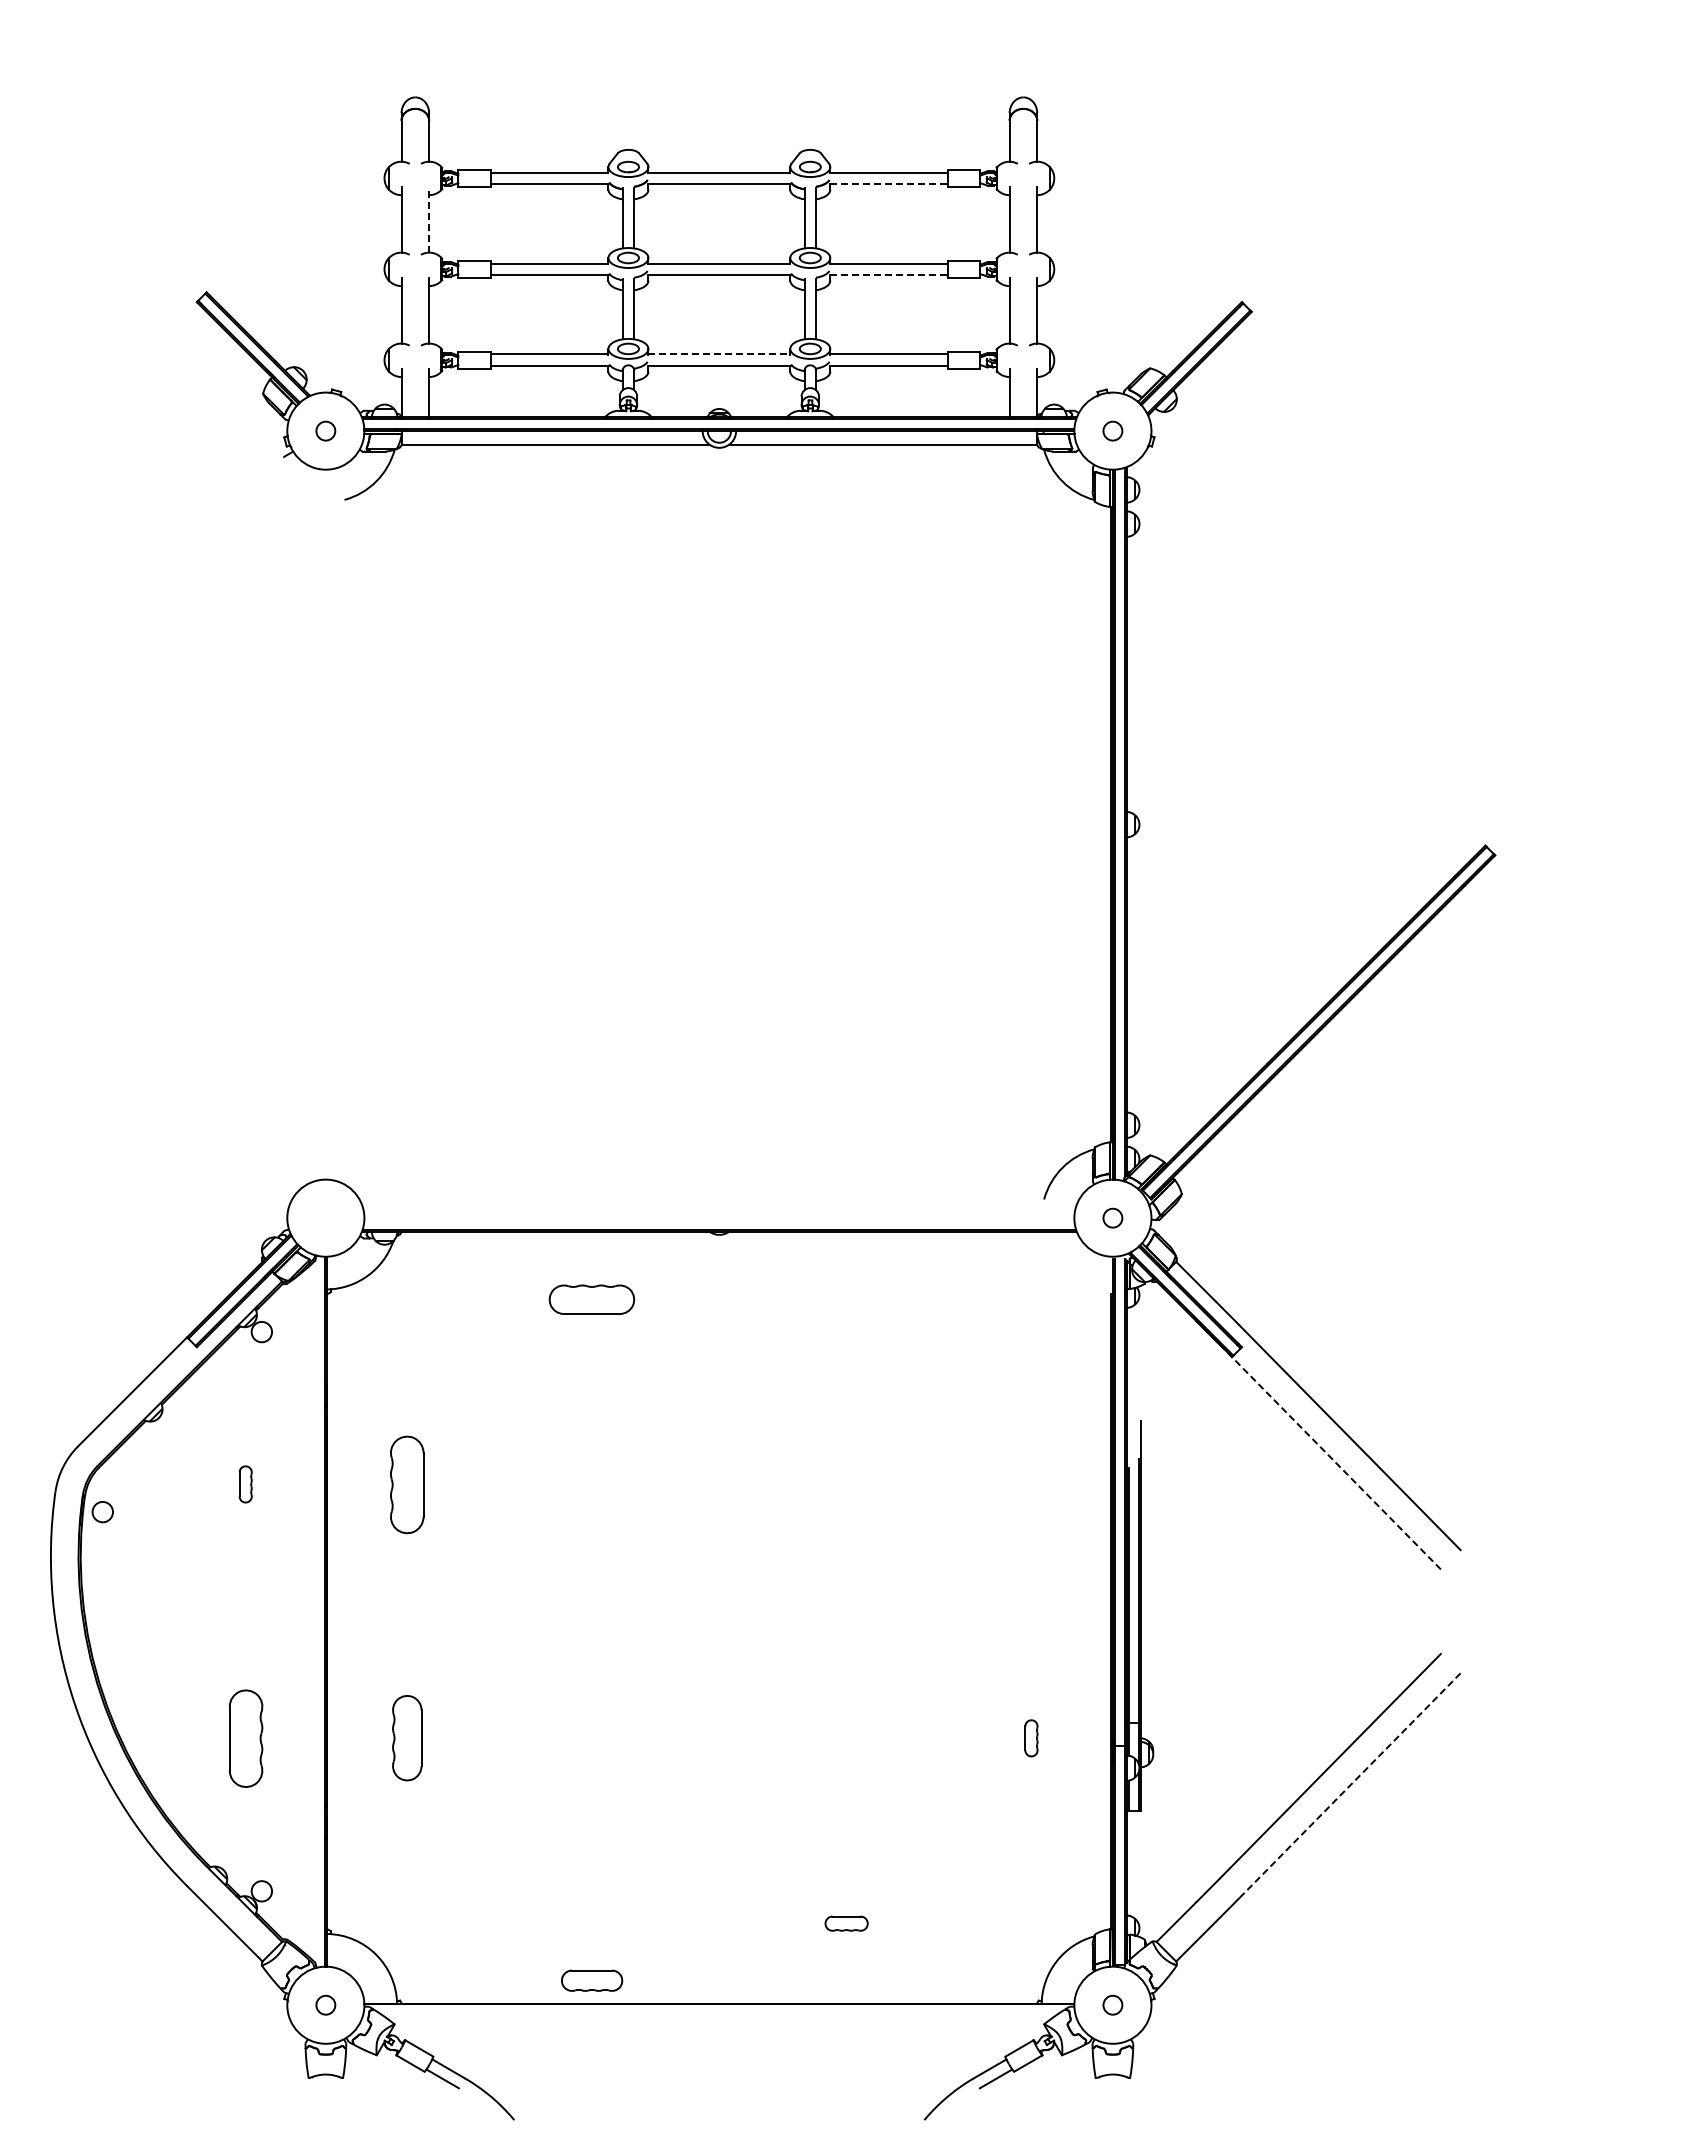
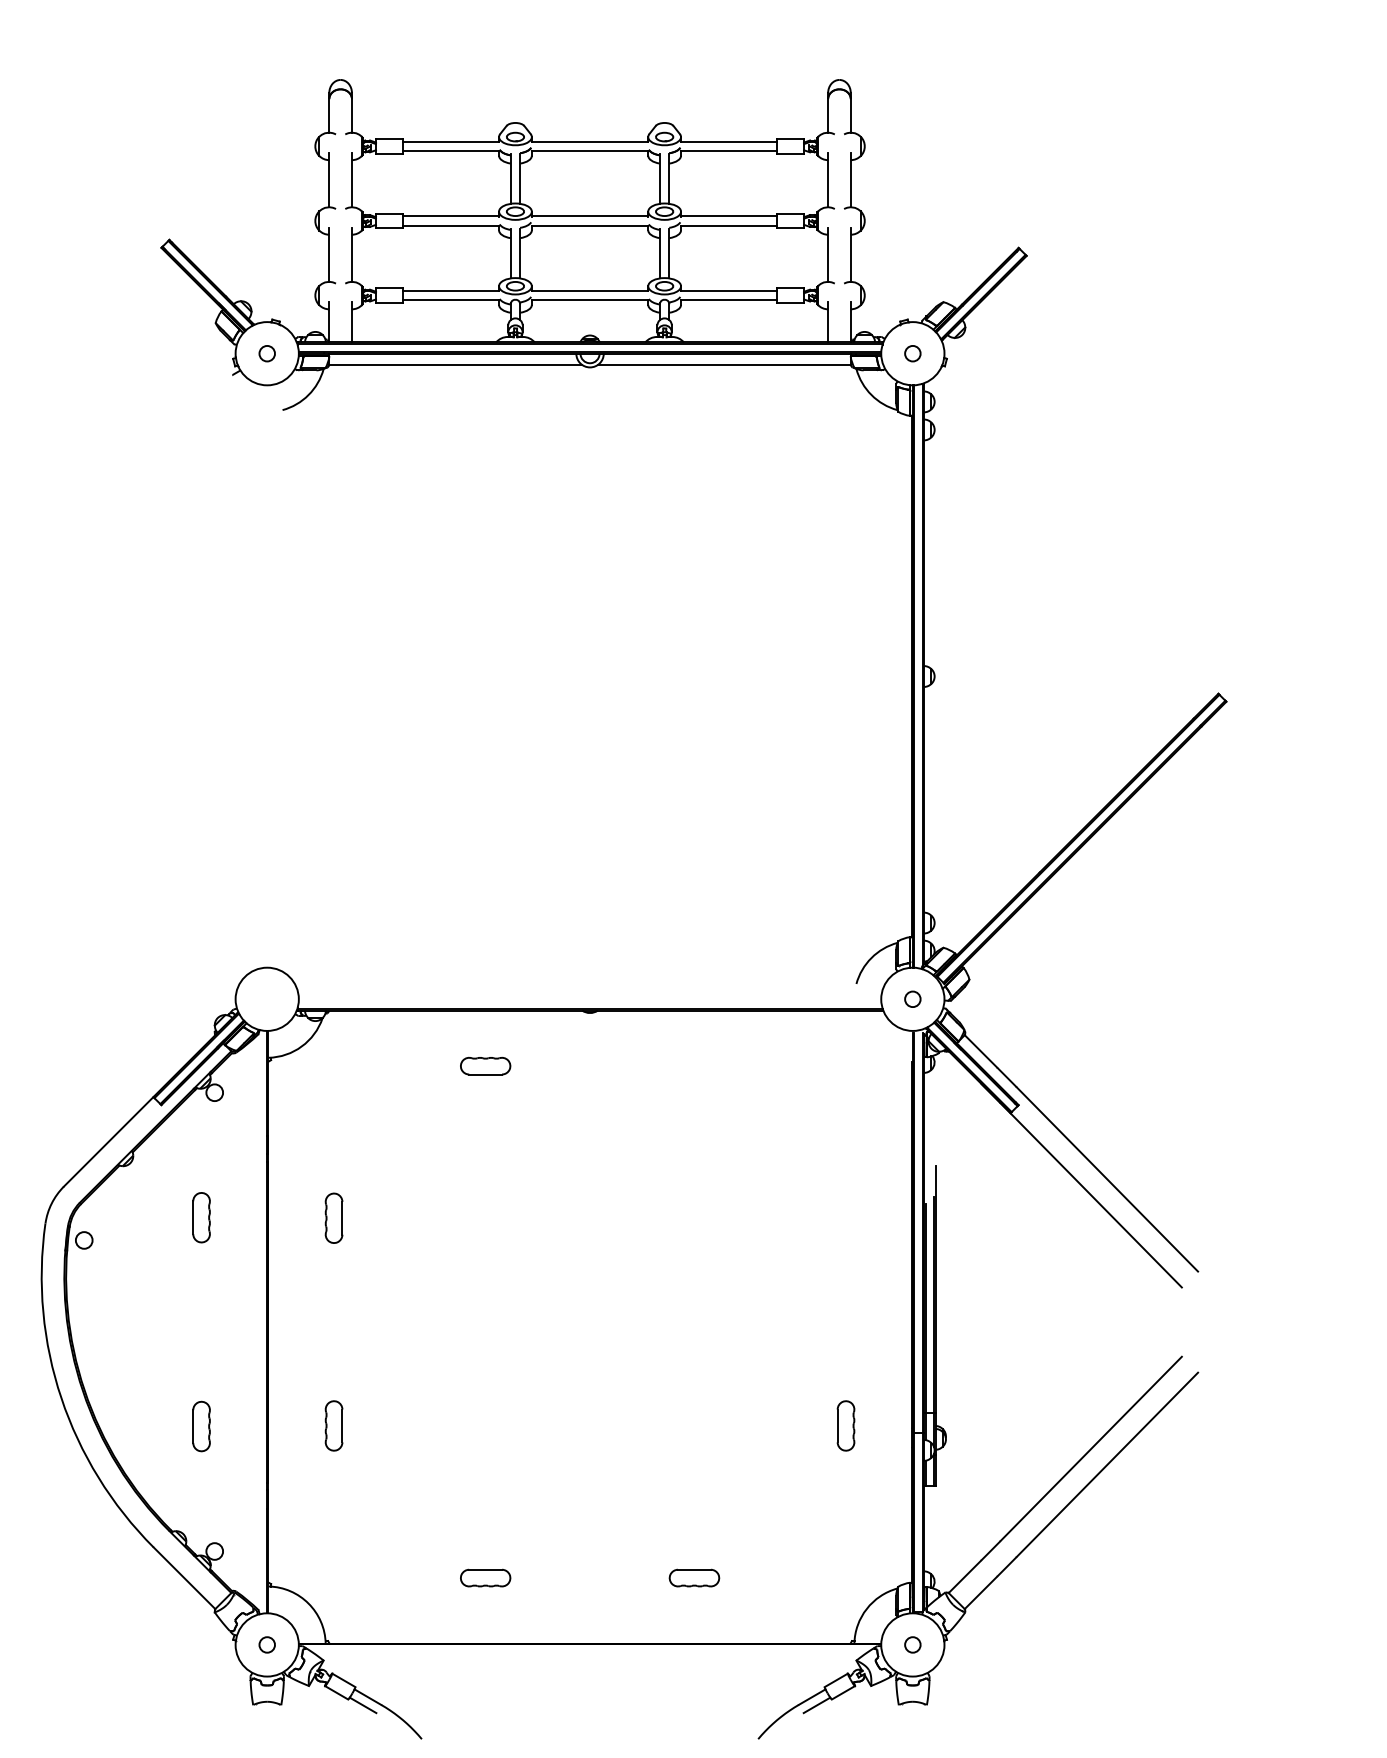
line: (888, 184) -> (728, 151), dashed -> solid
line: (429, 219) -> (352, 180), dashed -> solid
line: (888, 275) -> (728, 226), dashed -> solid
line: (719, 354) -> (590, 290), dashed -> solid
part: (592, 1299) -> (485, 1066), size x0.71
line: (1330, 1457) -> (1091, 1195), dashed -> solid
part: (245, 1484) -> (201, 1217), size x1.67
part: (407, 1485) -> (334, 1218), size x0.62
part: (407, 1738) -> (334, 1426), size x0.71
part: (1031, 1738) -> (846, 1426), size x1.67
part: (245, 1739) -> (201, 1426), size x0.62
line: (1350, 1785) -> (1107, 1464), dashed -> solid
part: (846, 1923) -> (694, 1577), size x1.43
part: (592, 1980) -> (485, 1577), moved

